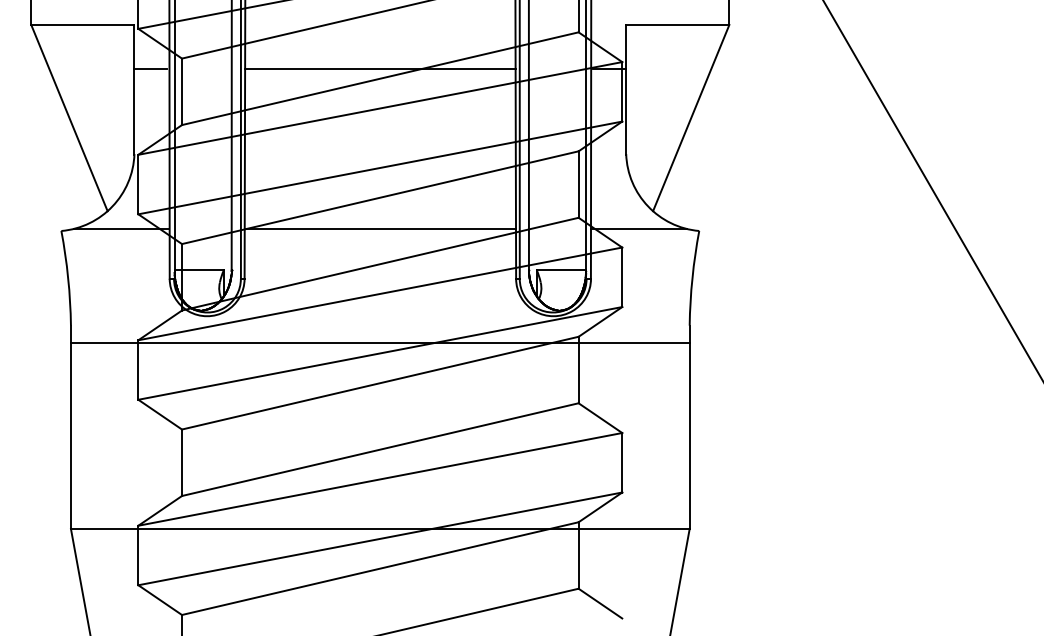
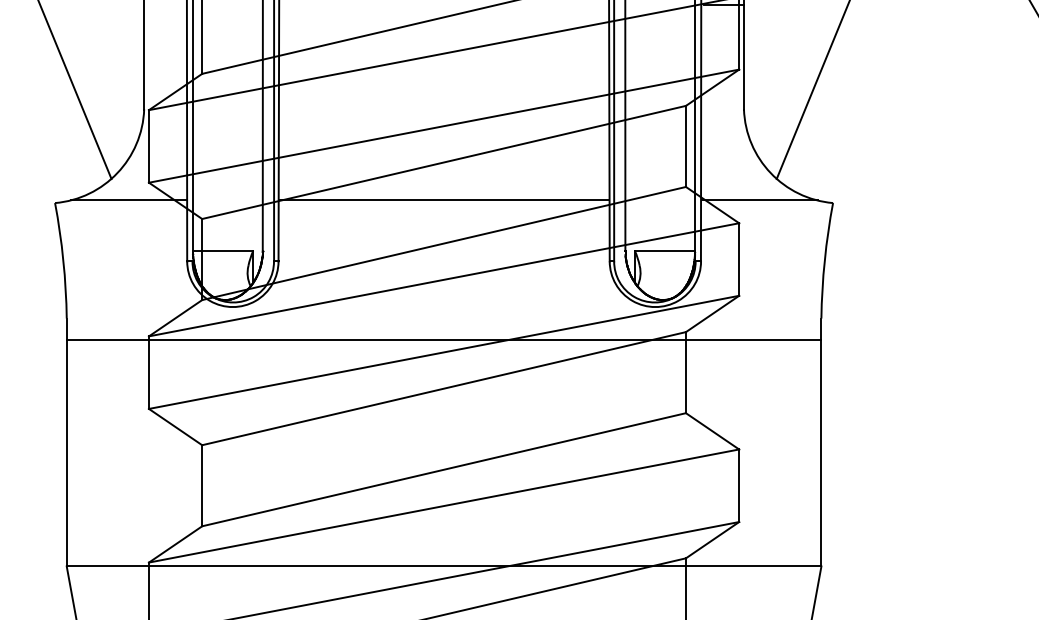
line: (150, 68) -> (163, 4), removed
line: (380, 68) -> (444, 4), removed

